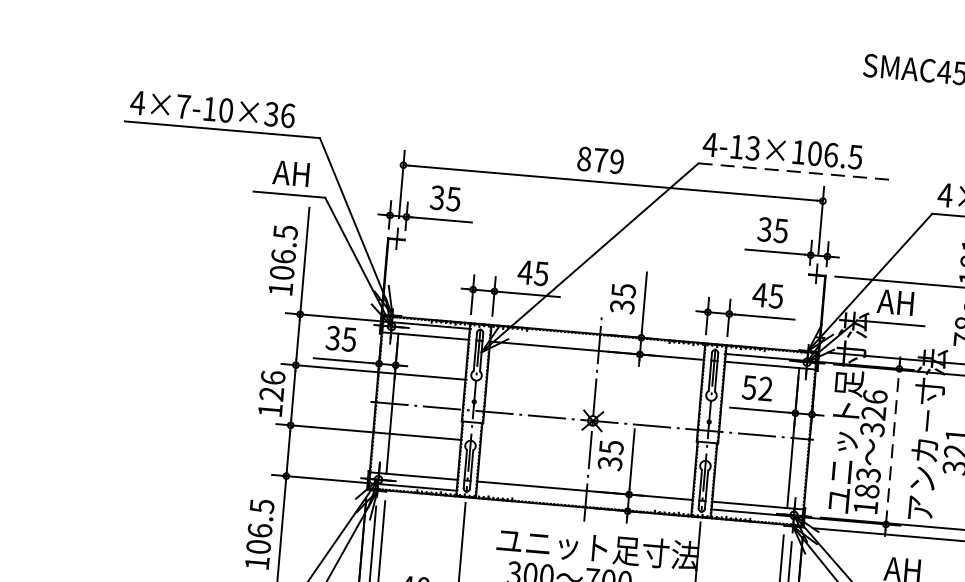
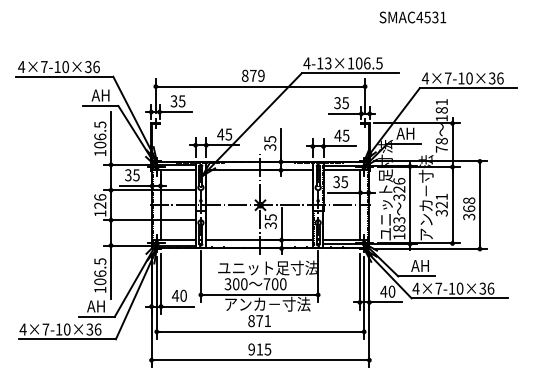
line: (795, 172) -> (350, 73), dashed -> solid
text: (757, 389) -> (340, 182), 52 -> 35
line: (893, 447) -> (410, 205), dashed -> solid

